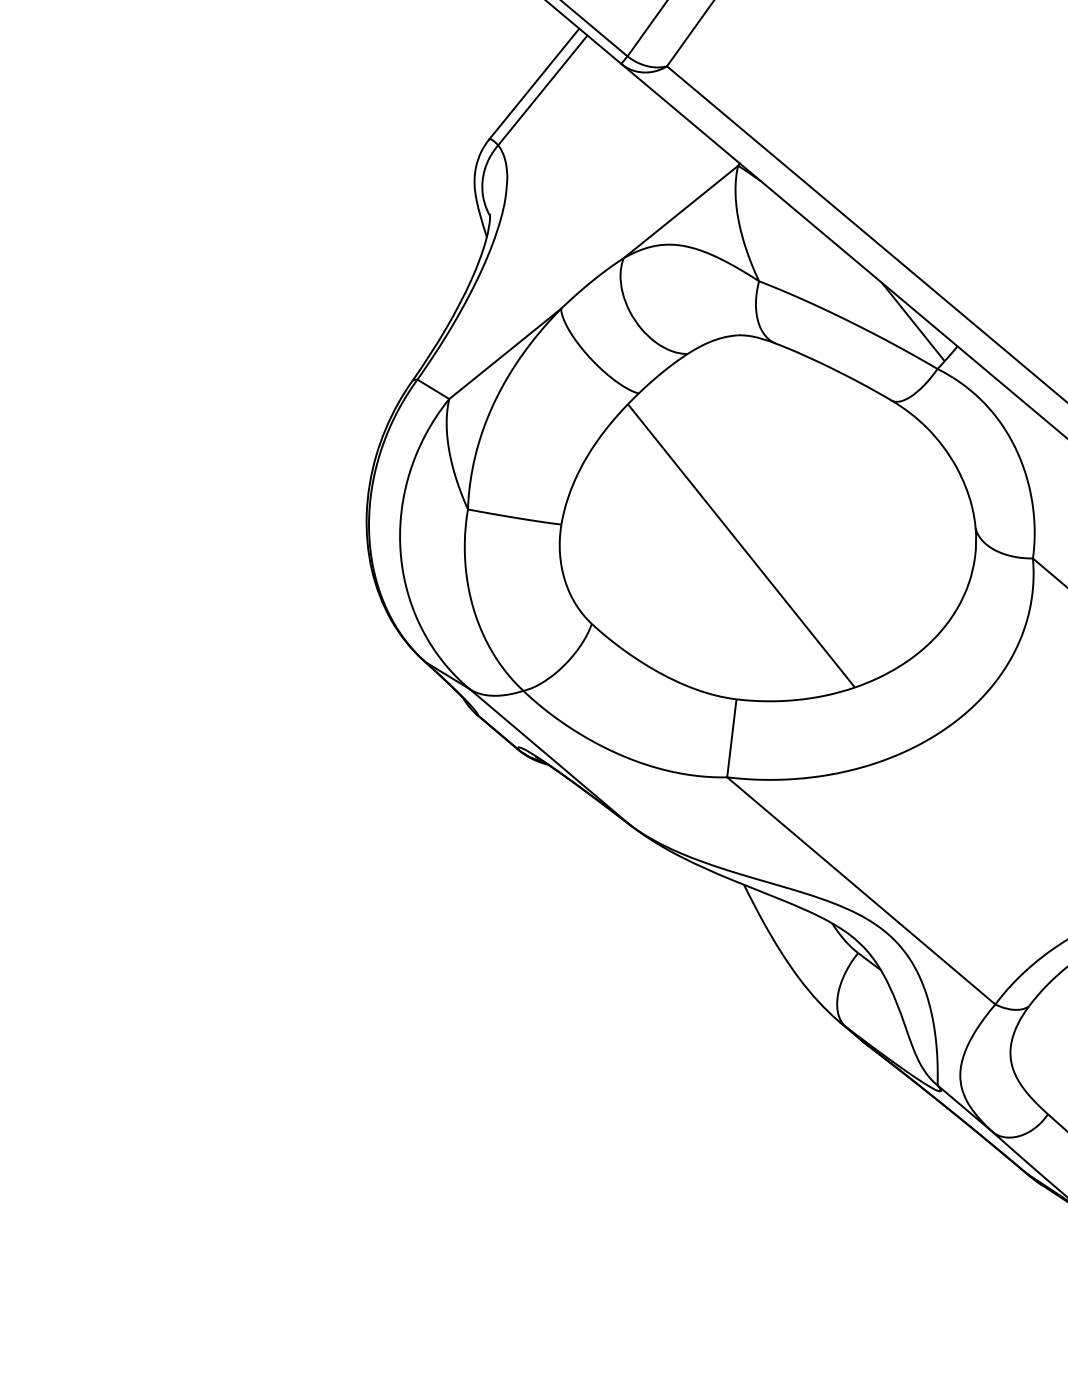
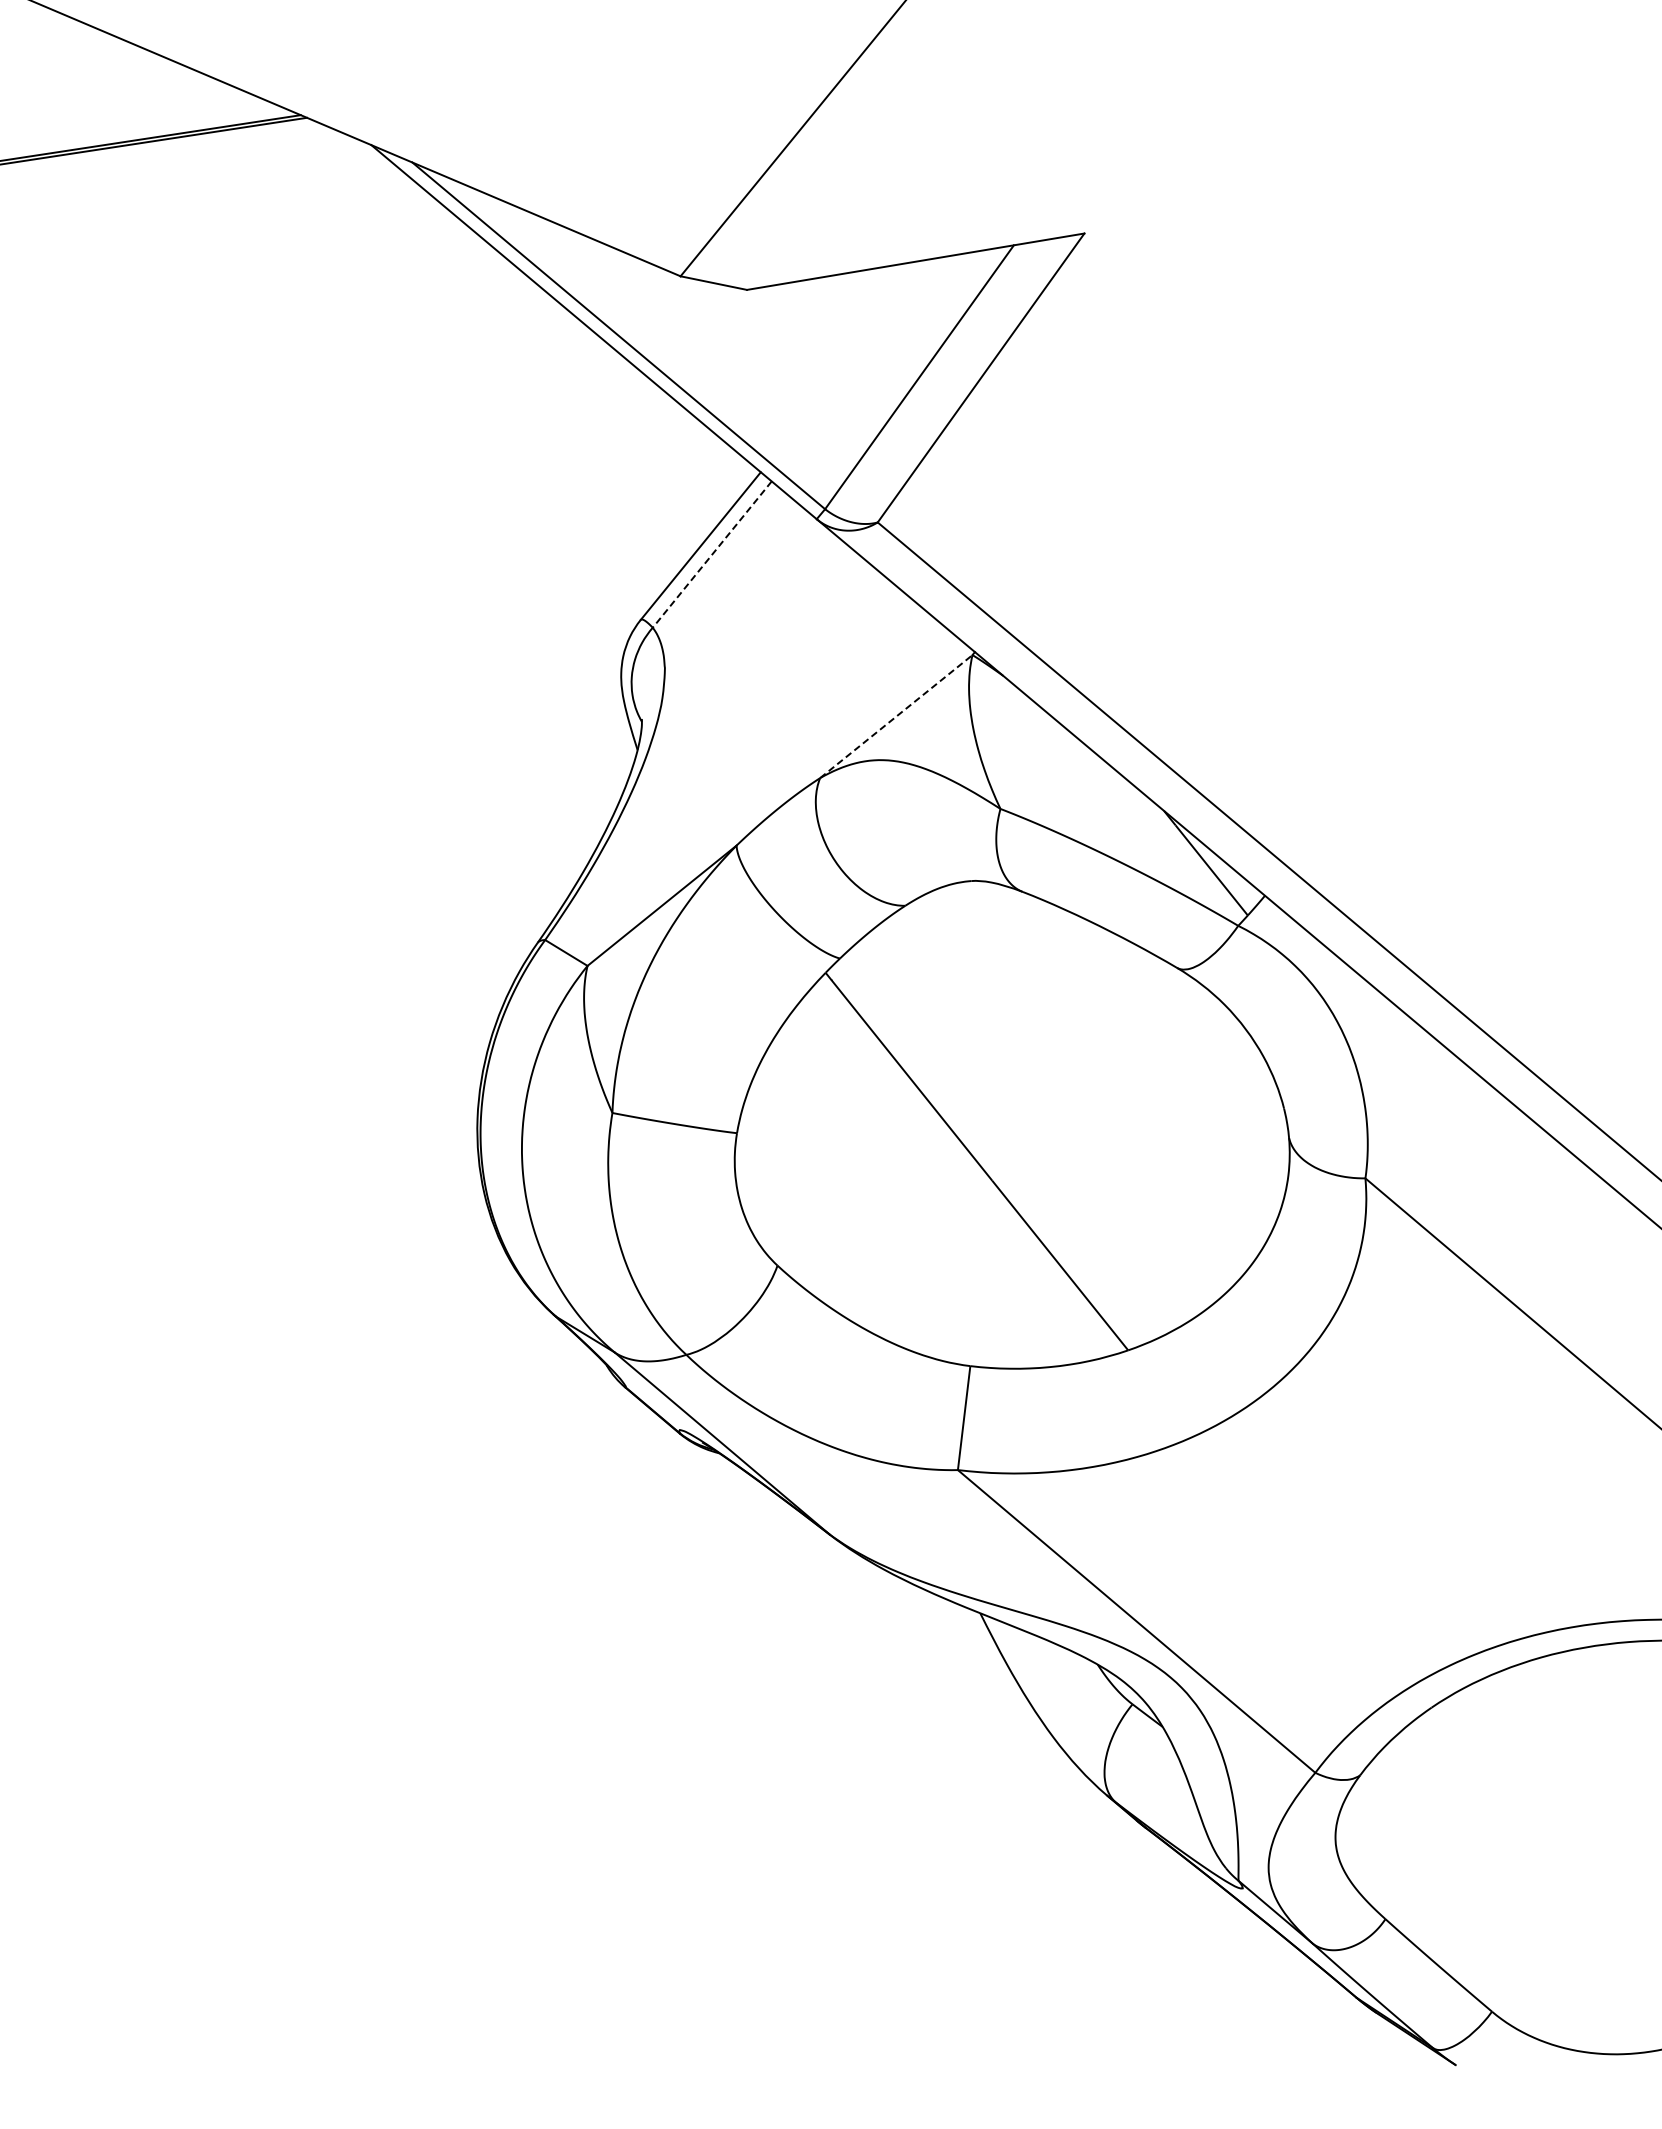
line: (542, 90) -> (711, 554), solid -> dashed
line: (681, 211) -> (896, 716), solid -> dashed

